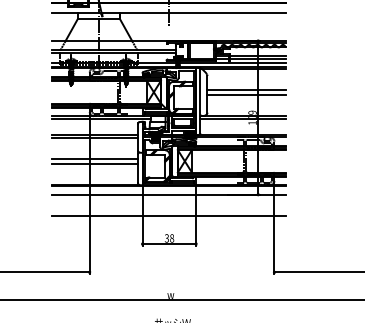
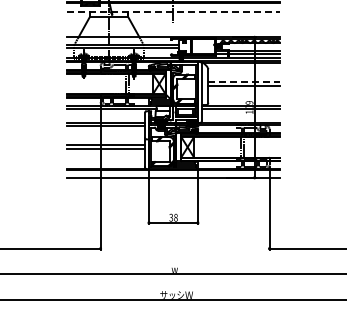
line: (169, 12) -> (173, 11), solid -> dashed
line: (247, 89) -> (244, 81), solid -> dashed
line: (169, 216) -> (173, 197), removed

